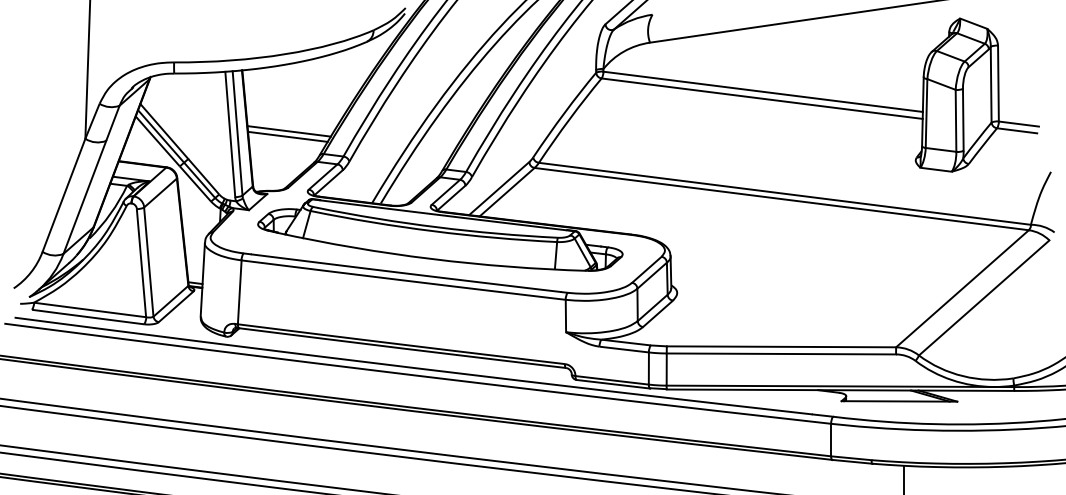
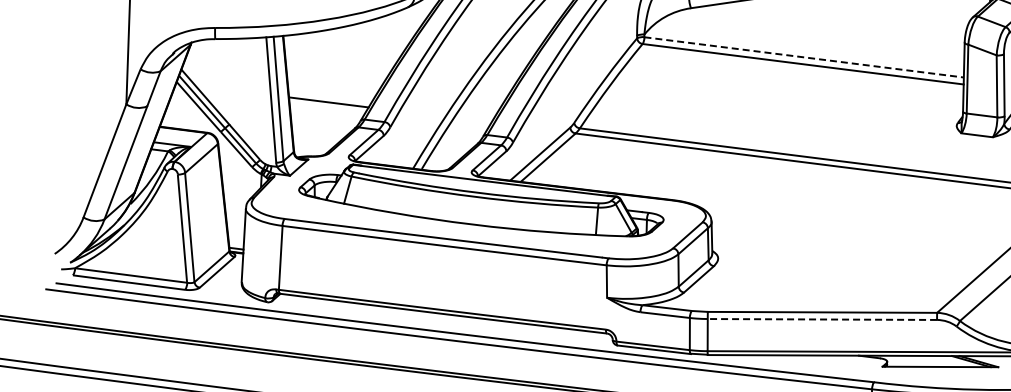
line: (763, 91) -> (804, 57), solid -> dashed
line: (288, 131) -> (329, 97), removed
line: (781, 353) -> (822, 319), solid -> dashed

